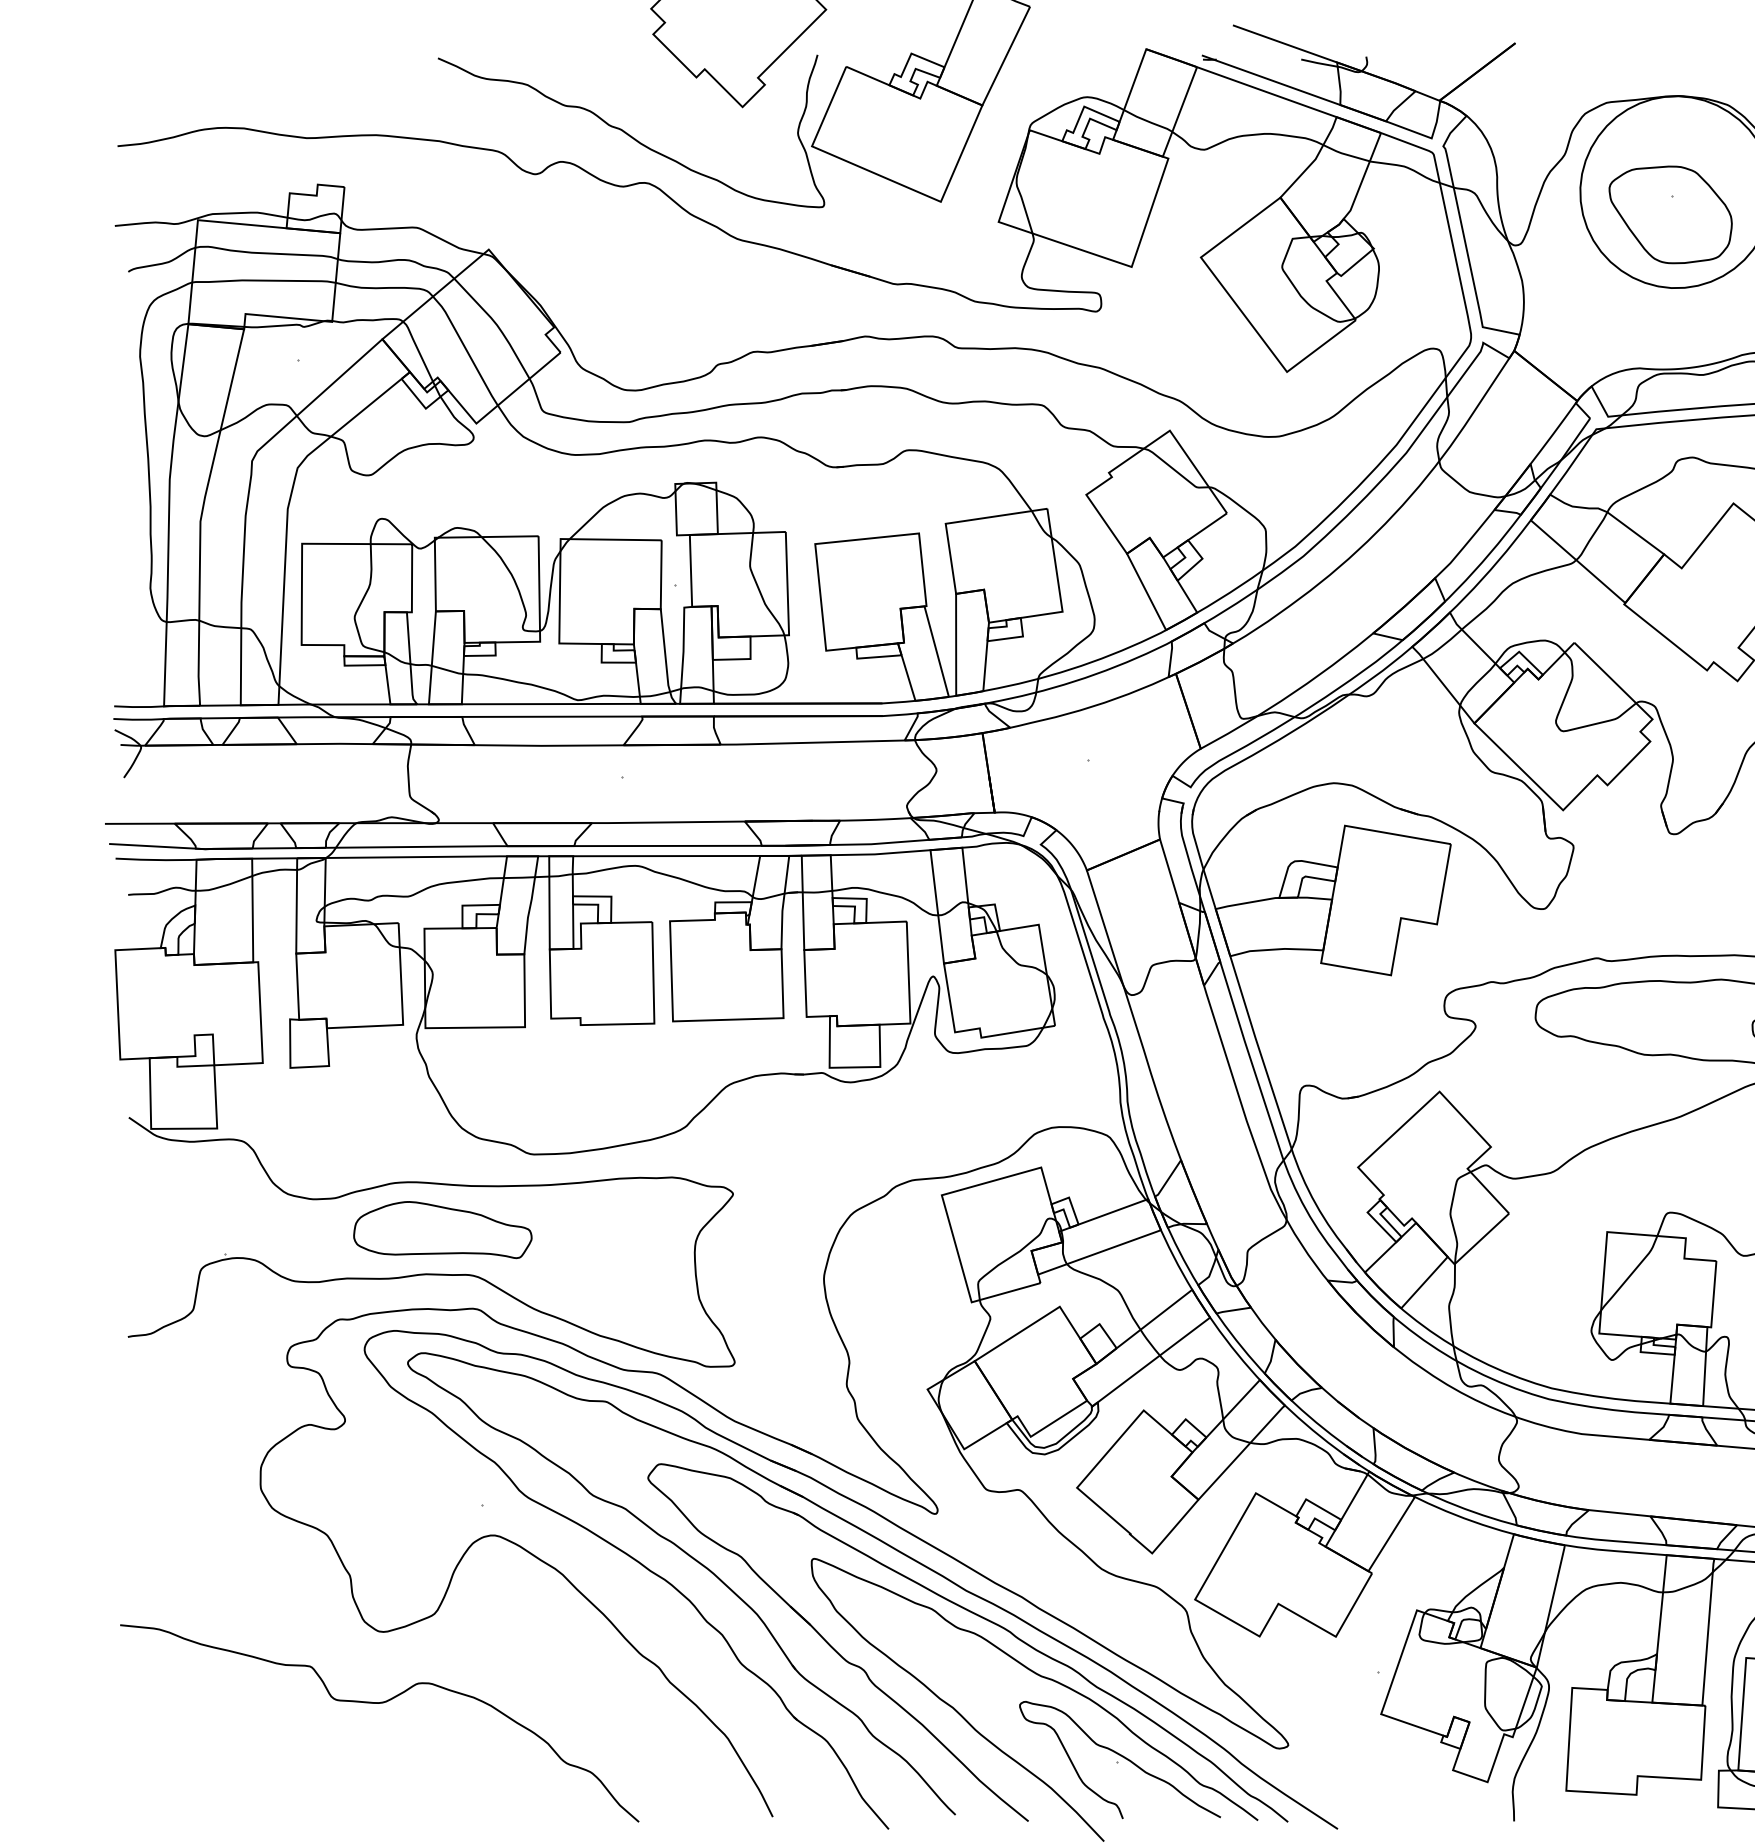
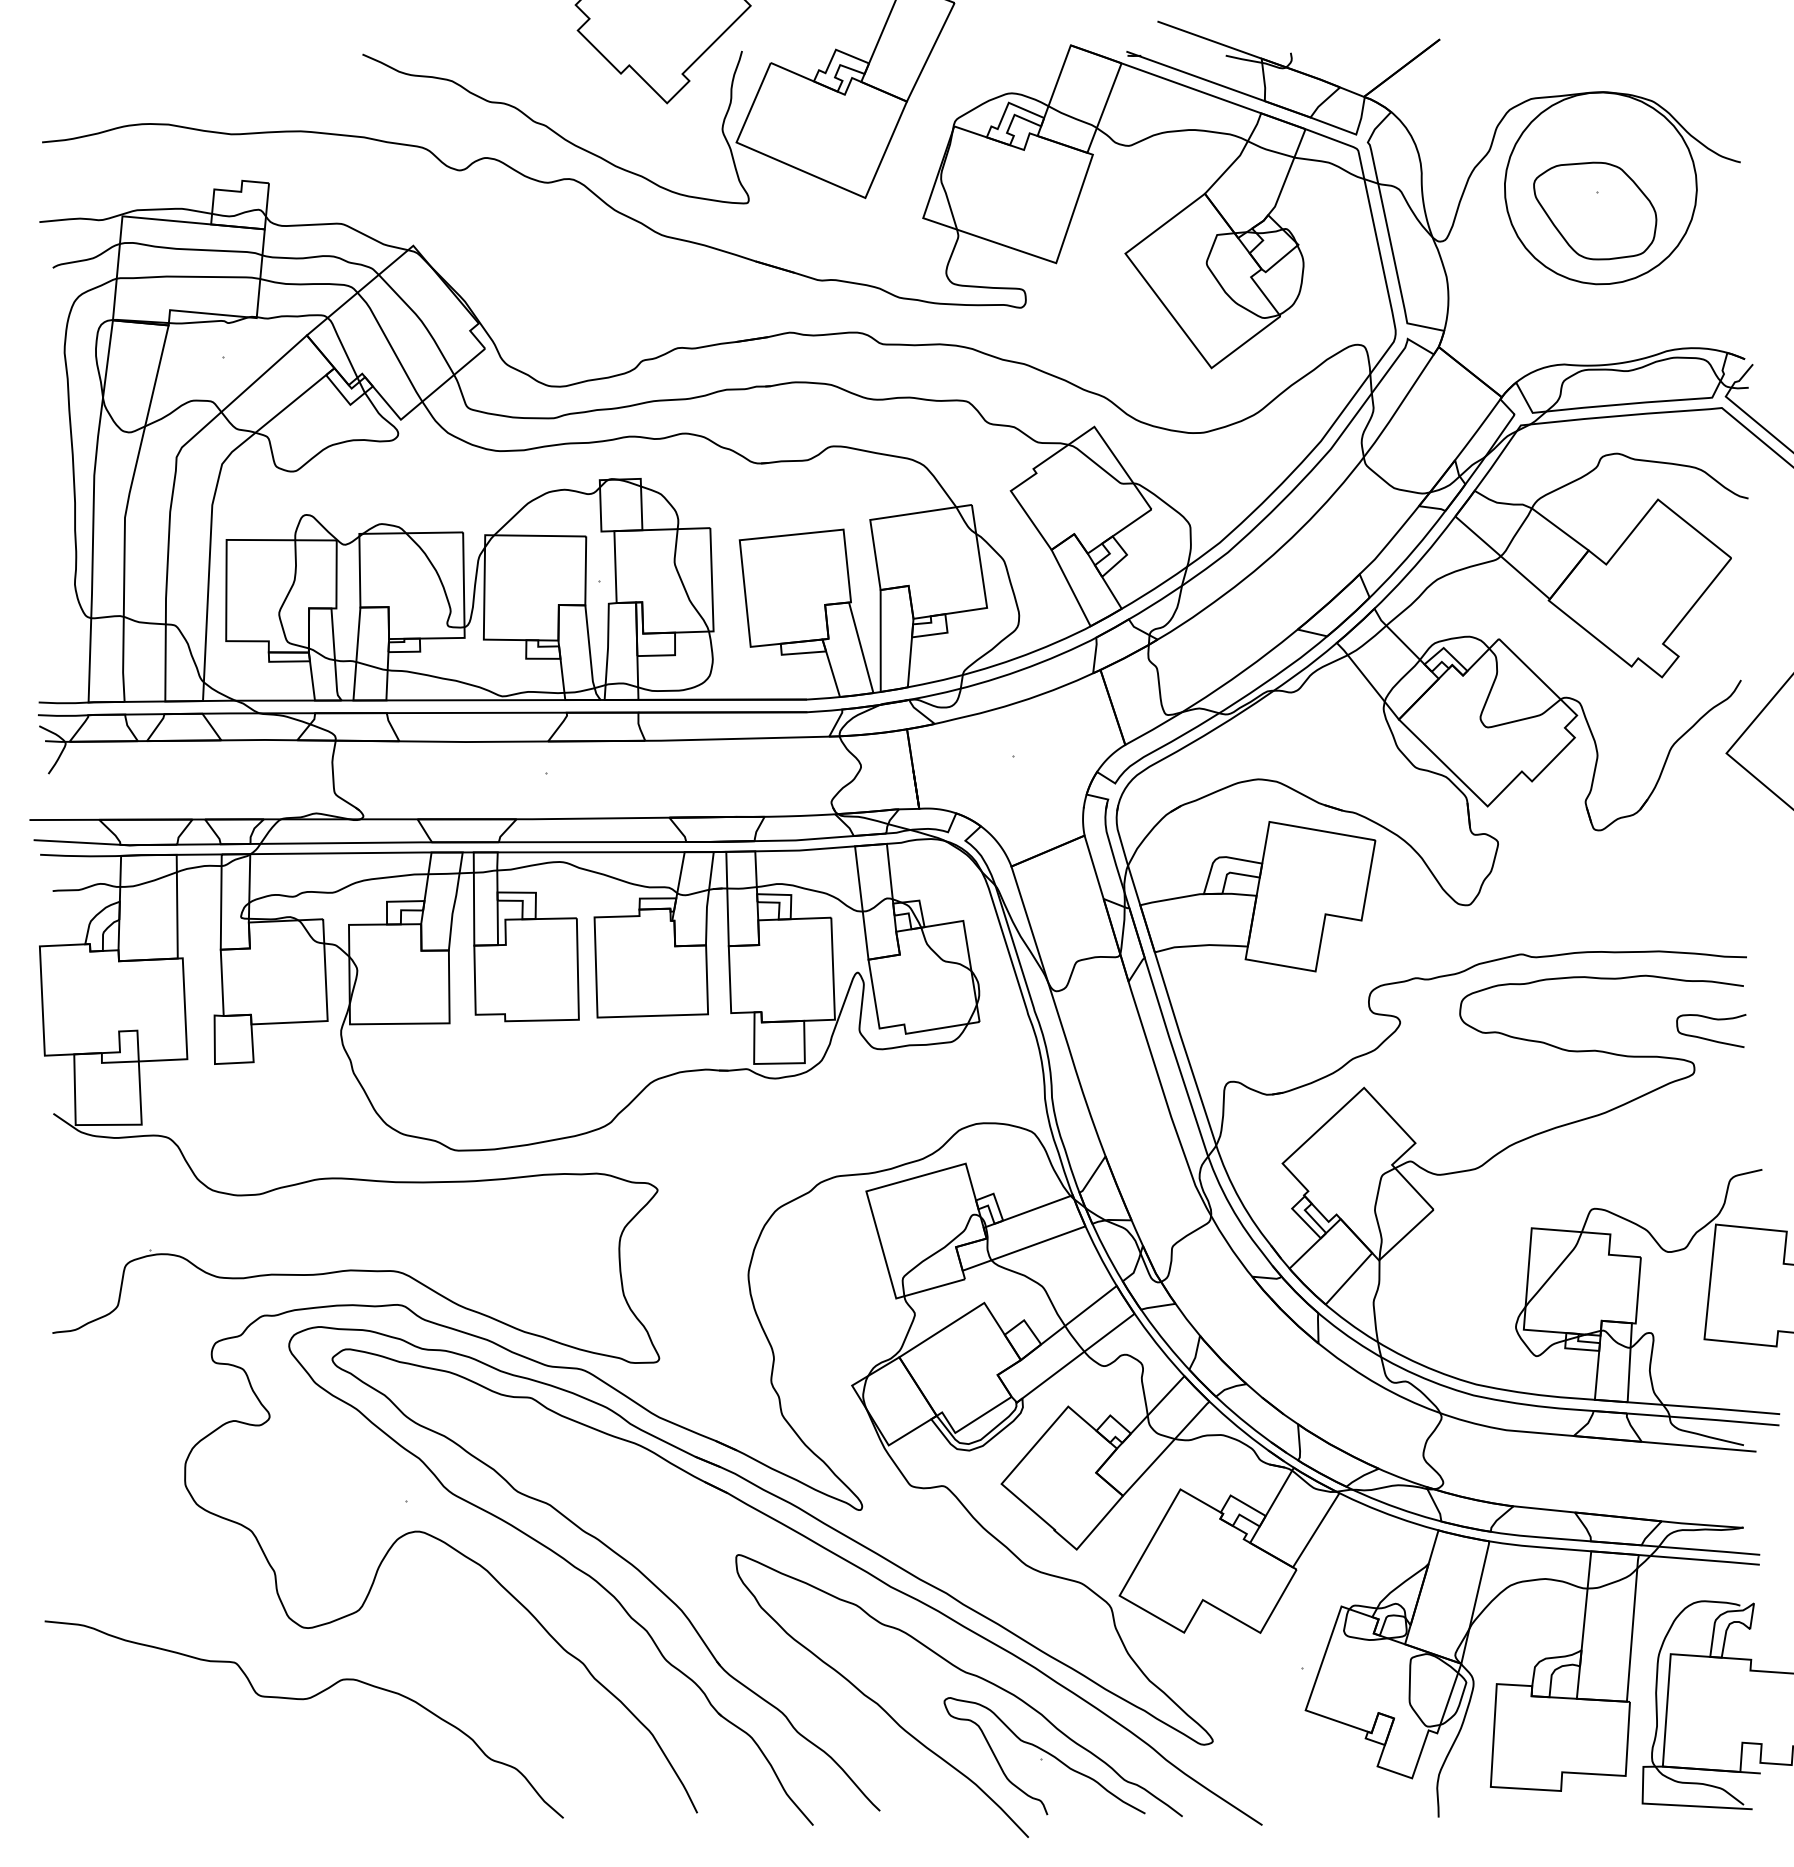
part: (442, 1230) -> (367, 1226), removed
part: (979, 1617) -> (904, 1613), removed

